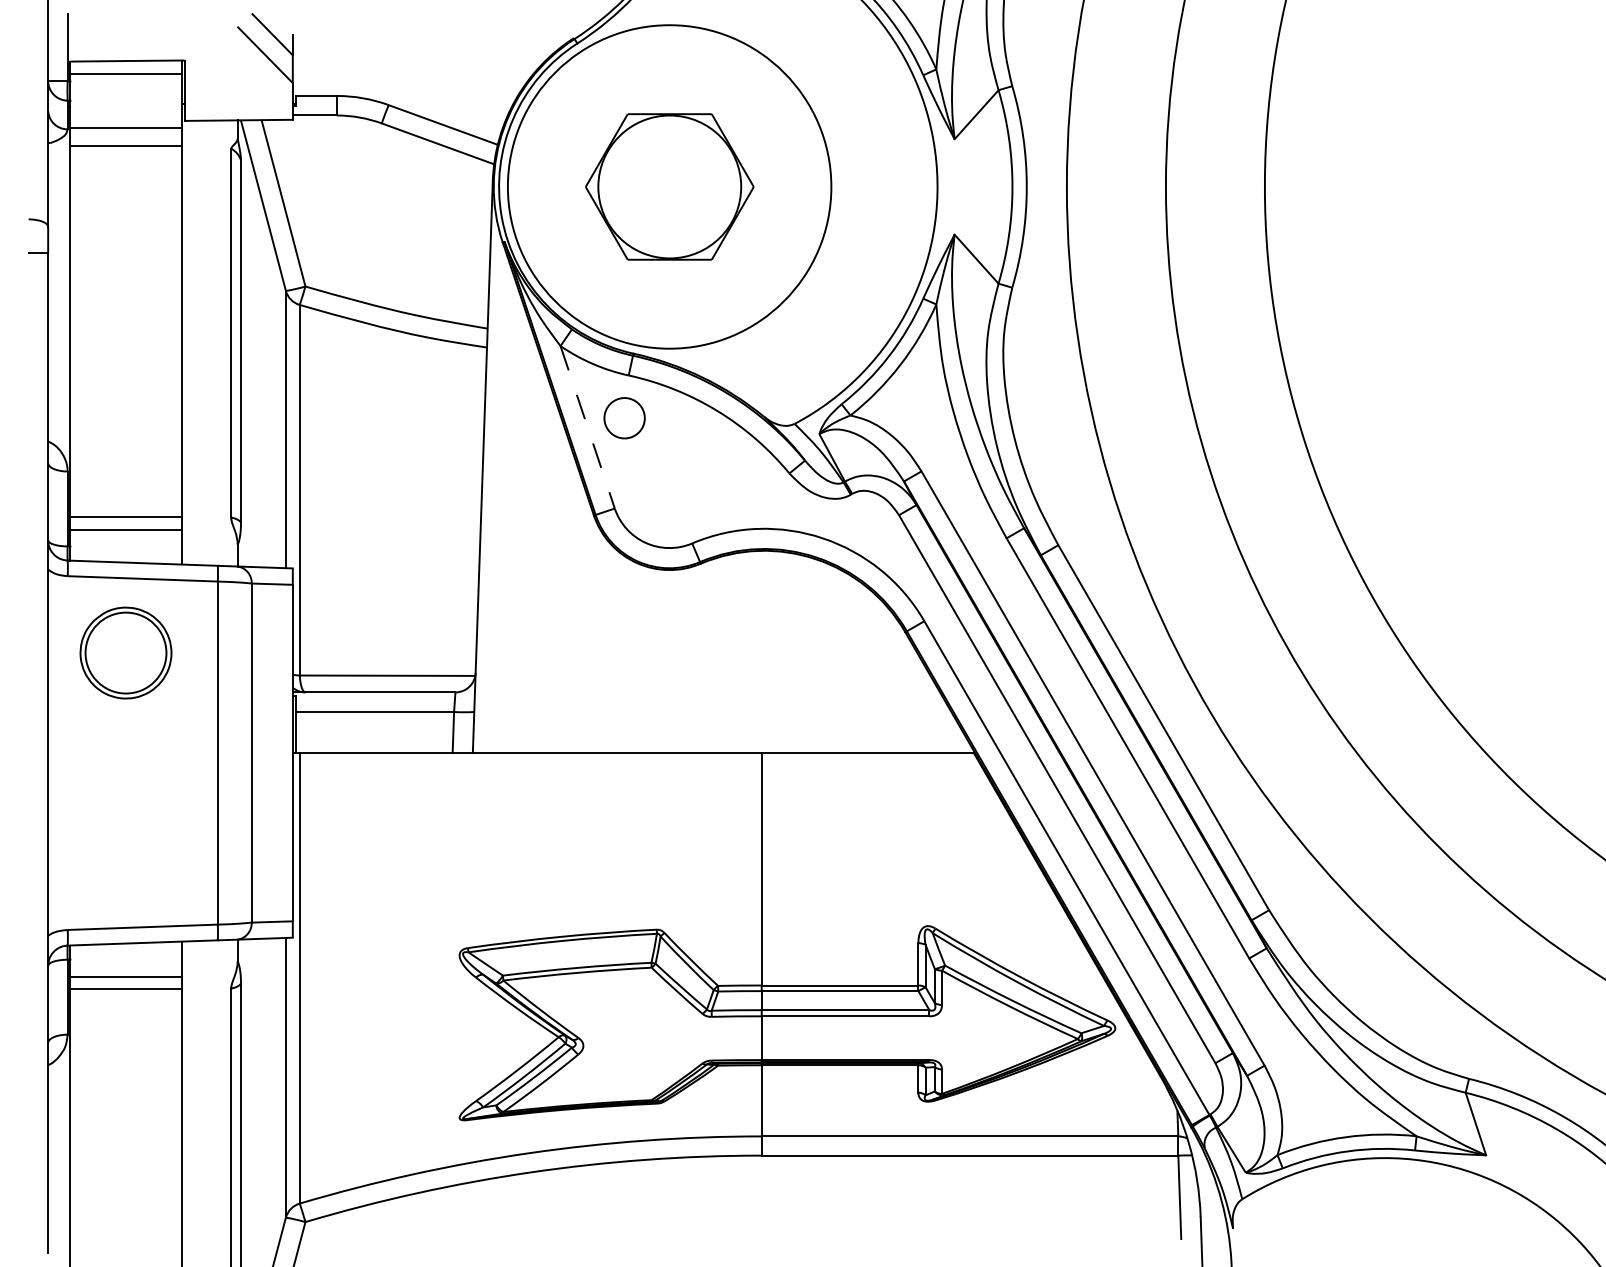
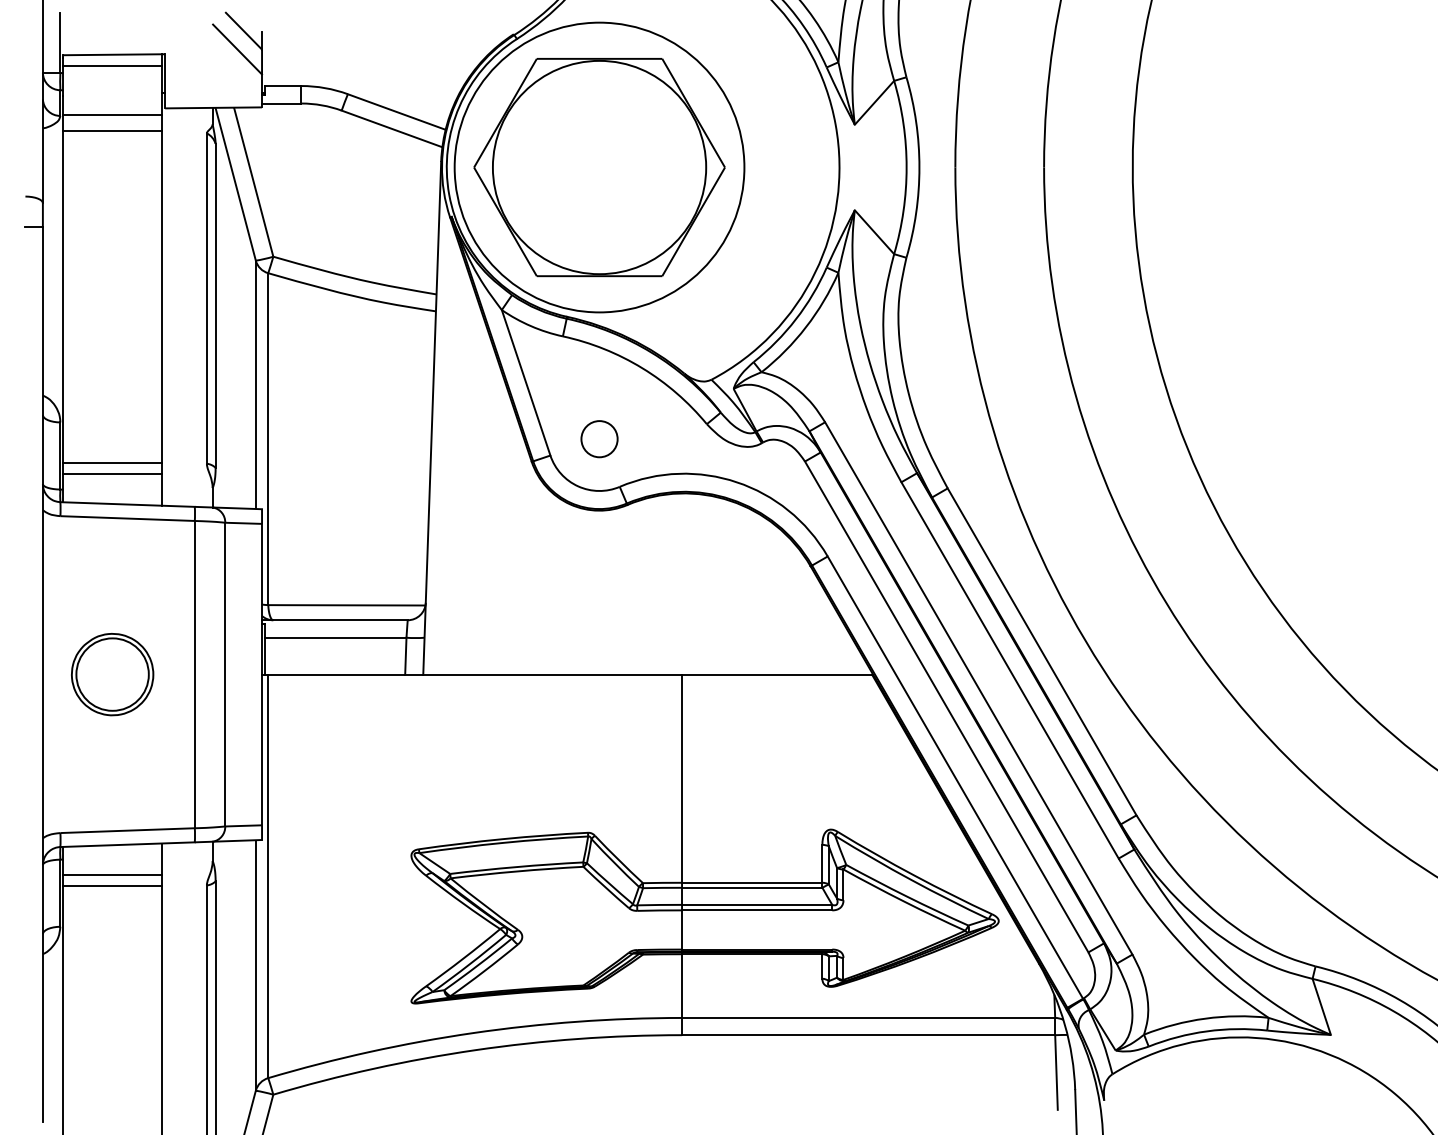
part: (669, 186) -> (599, 167), size x1.67
circle: (624, 418) -> (599, 439), moved
line: (587, 427) -> (525, 382), dashed -> solid
part: (125, 652) -> (112, 674), moved

